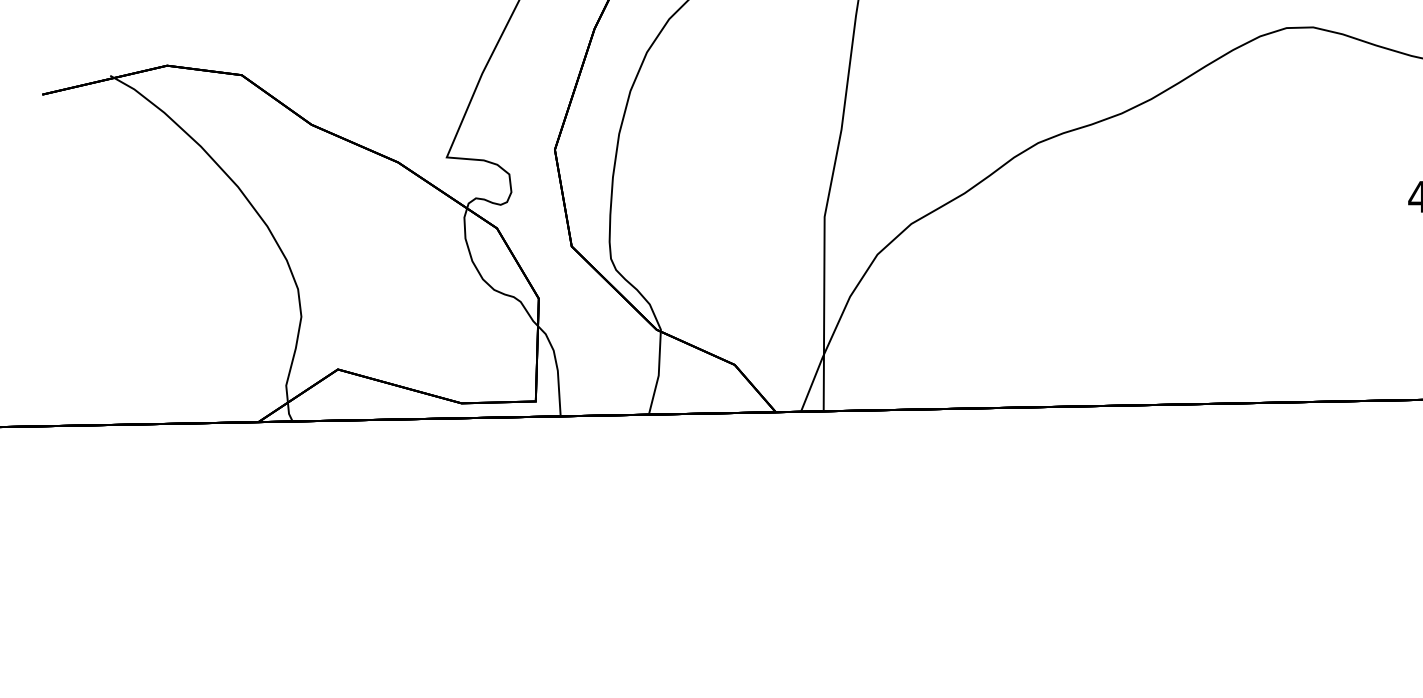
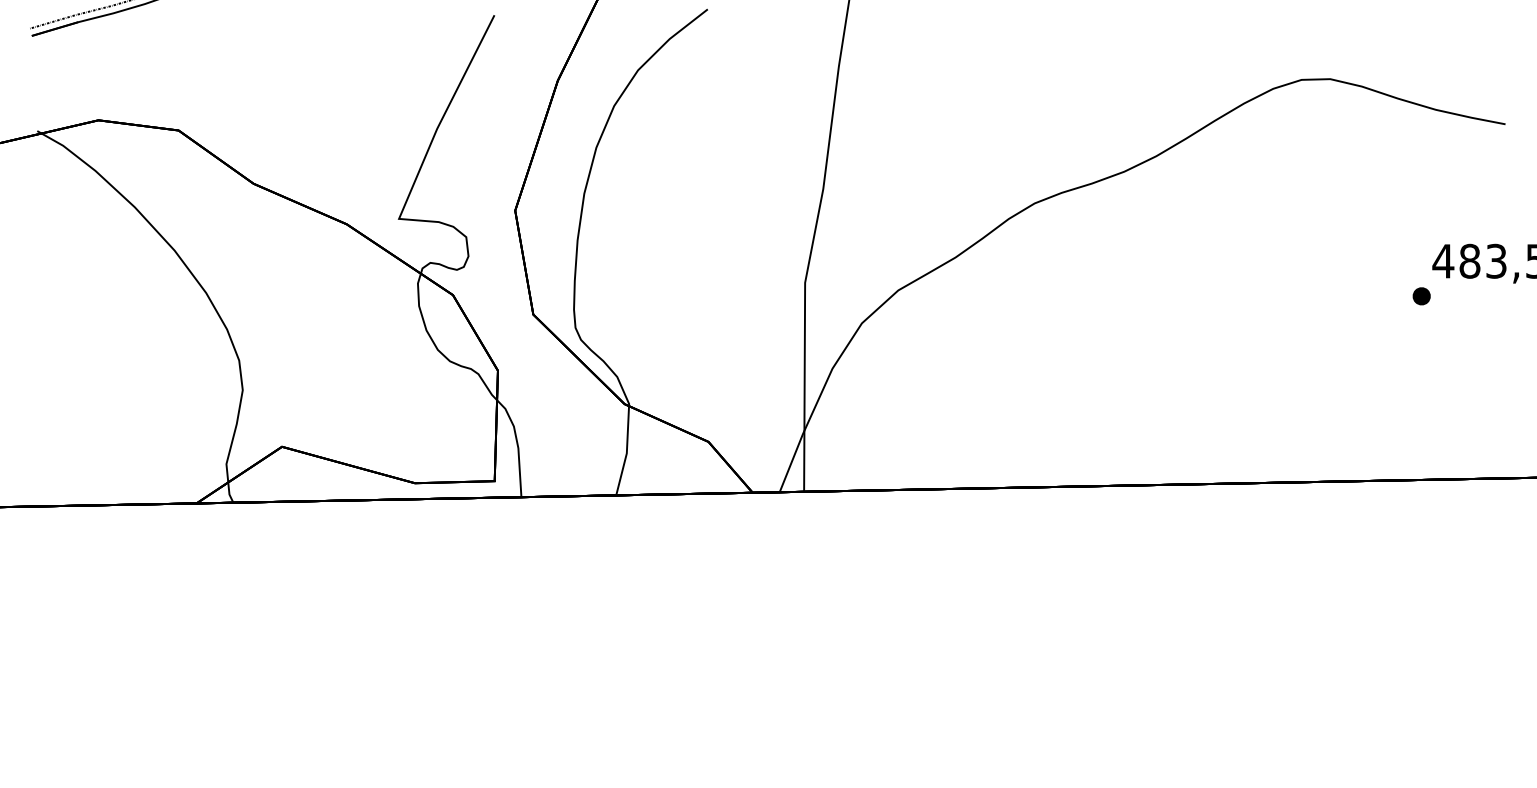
part: (1398, 229) -> (1421, 296), added

